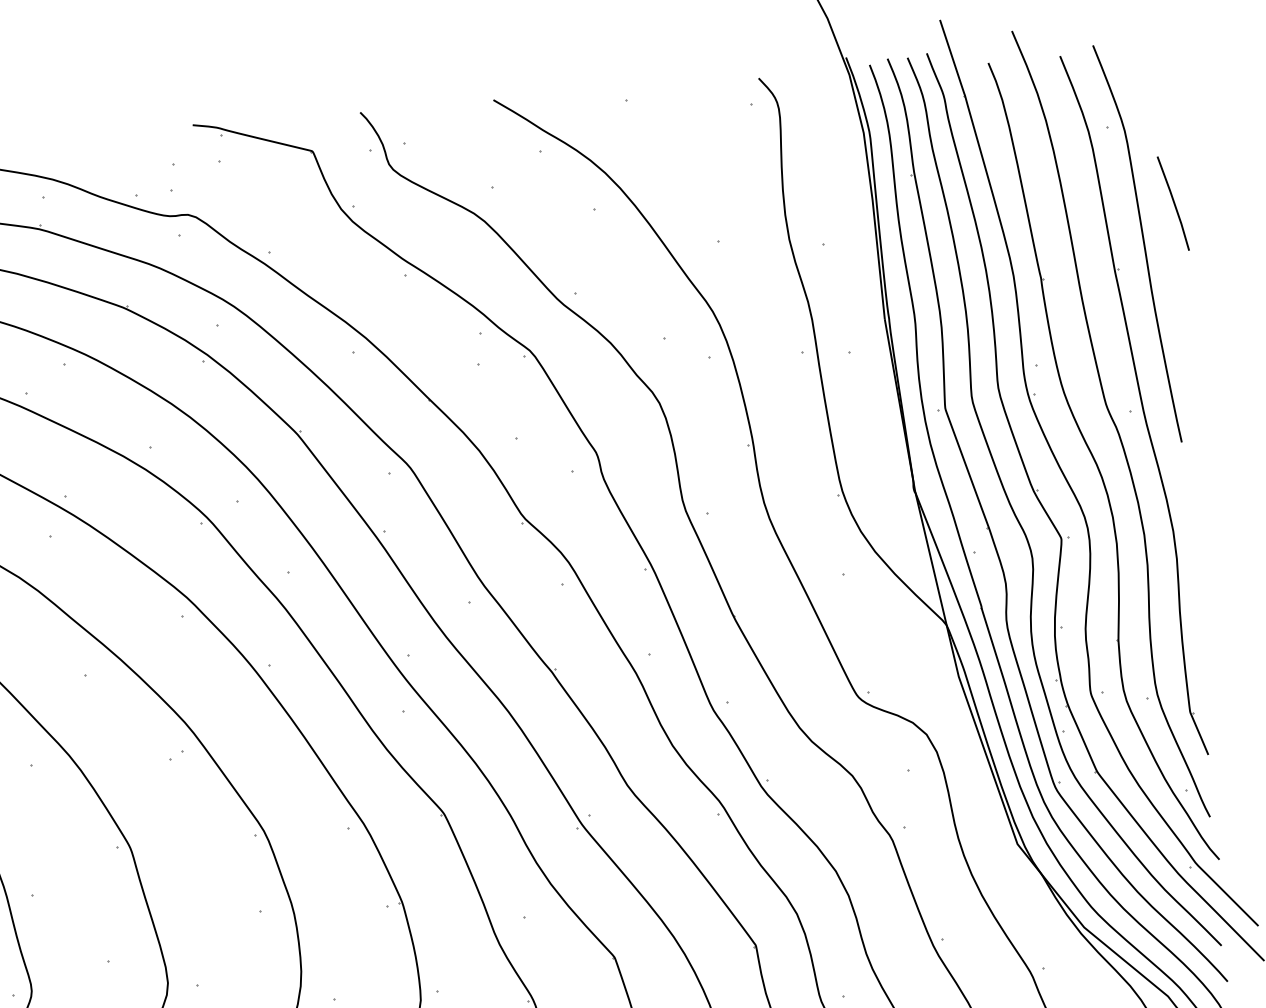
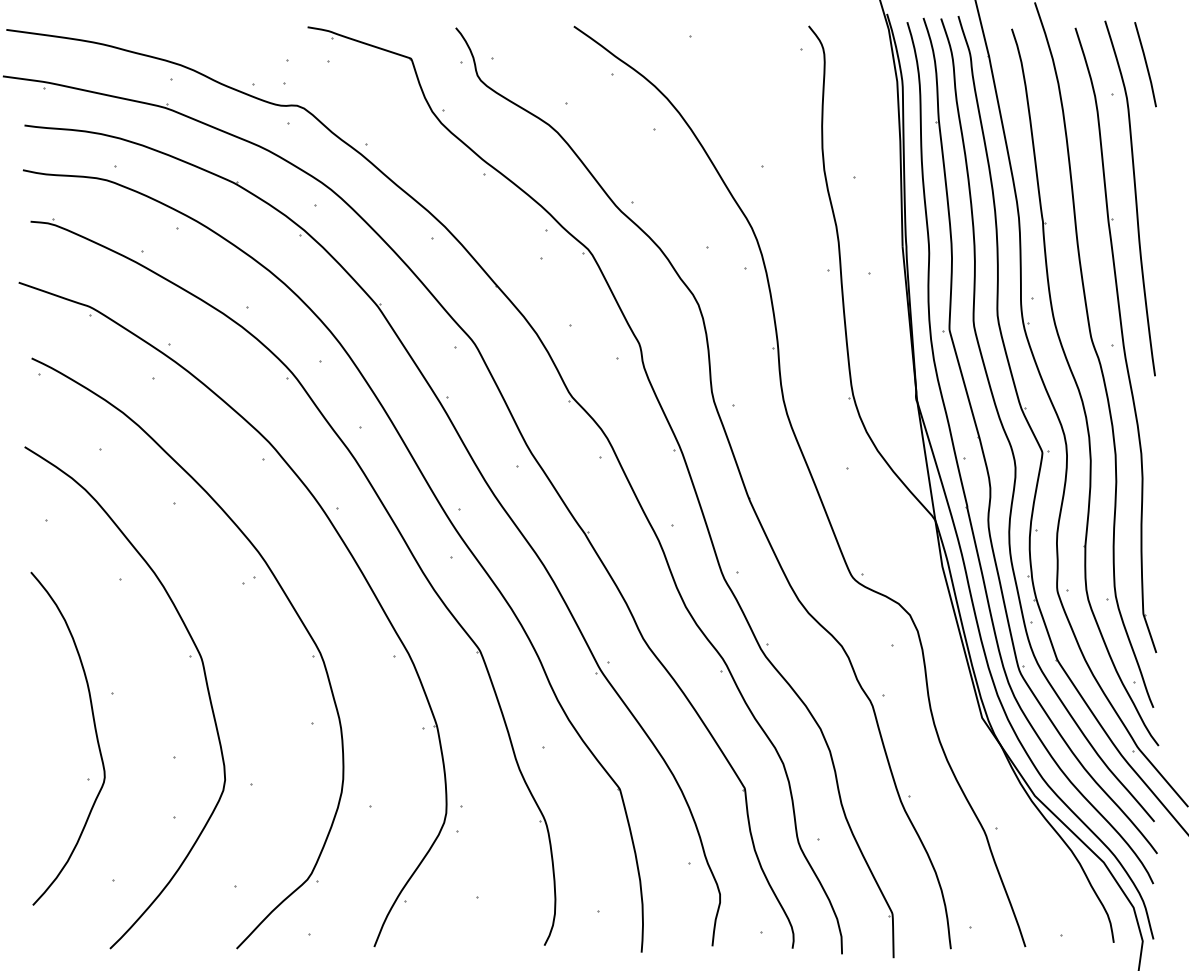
line: (1173, 203) -> (1145, 64), moved

